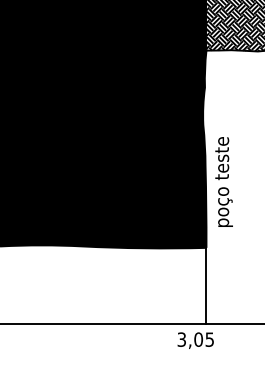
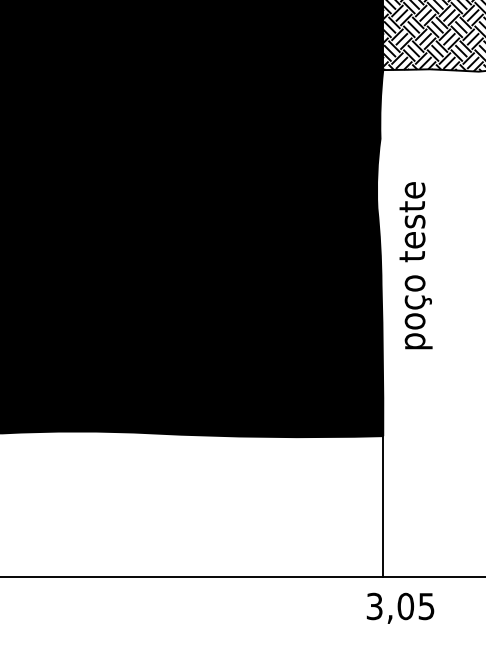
text: (223, 181) -> (414, 264), moved
text: (195, 340) -> (400, 608), moved

